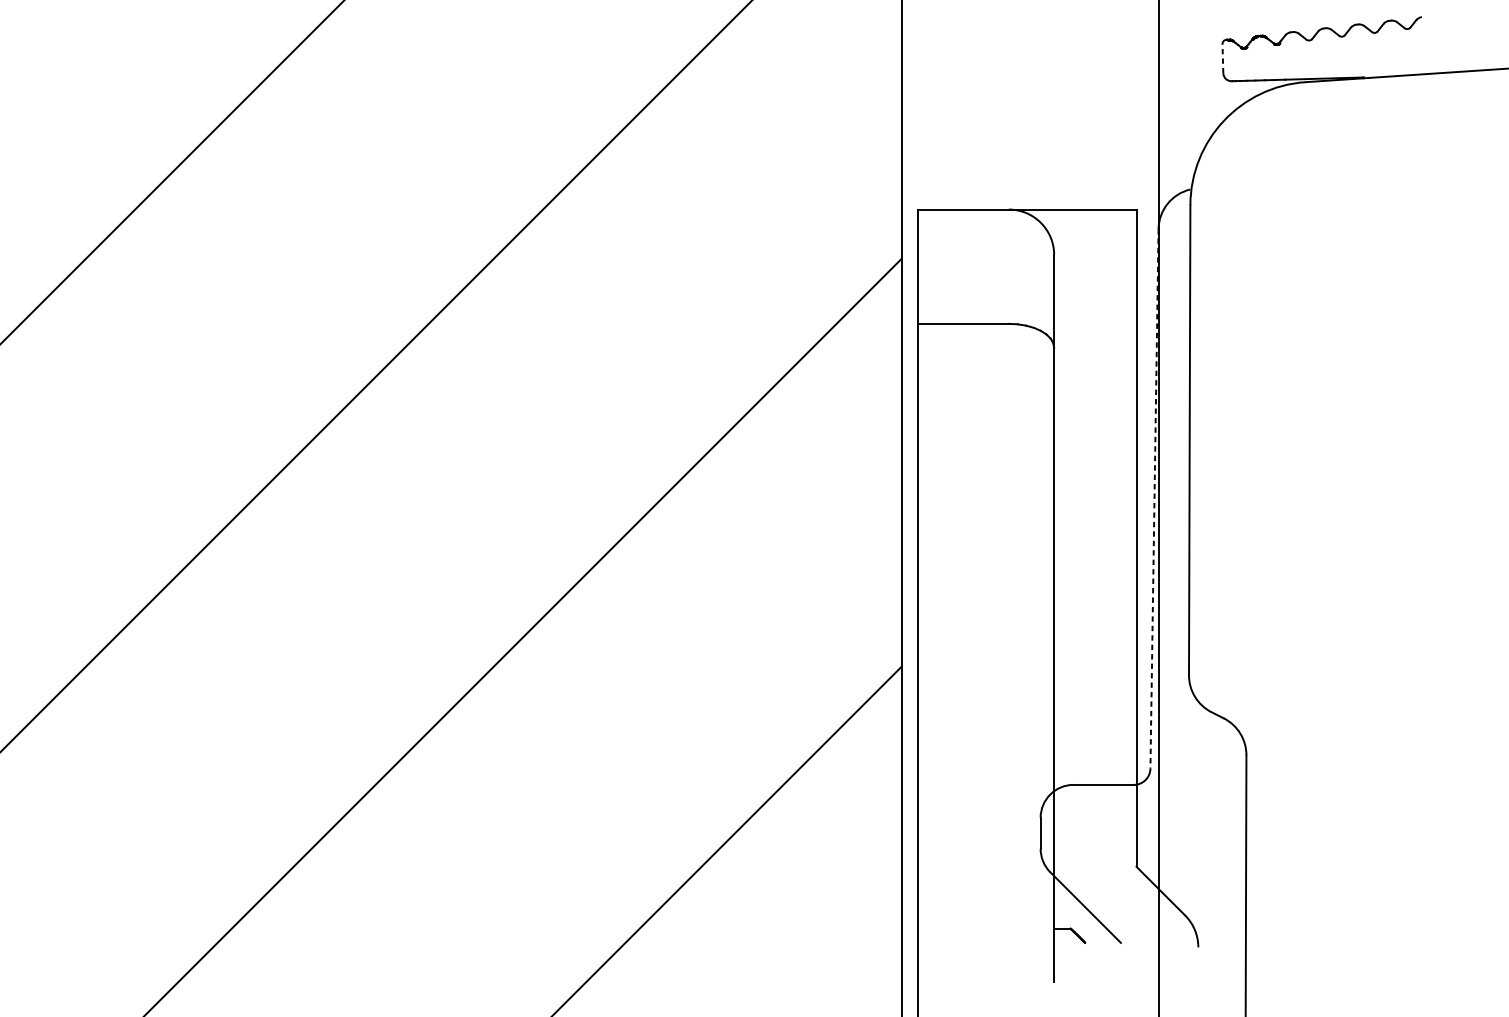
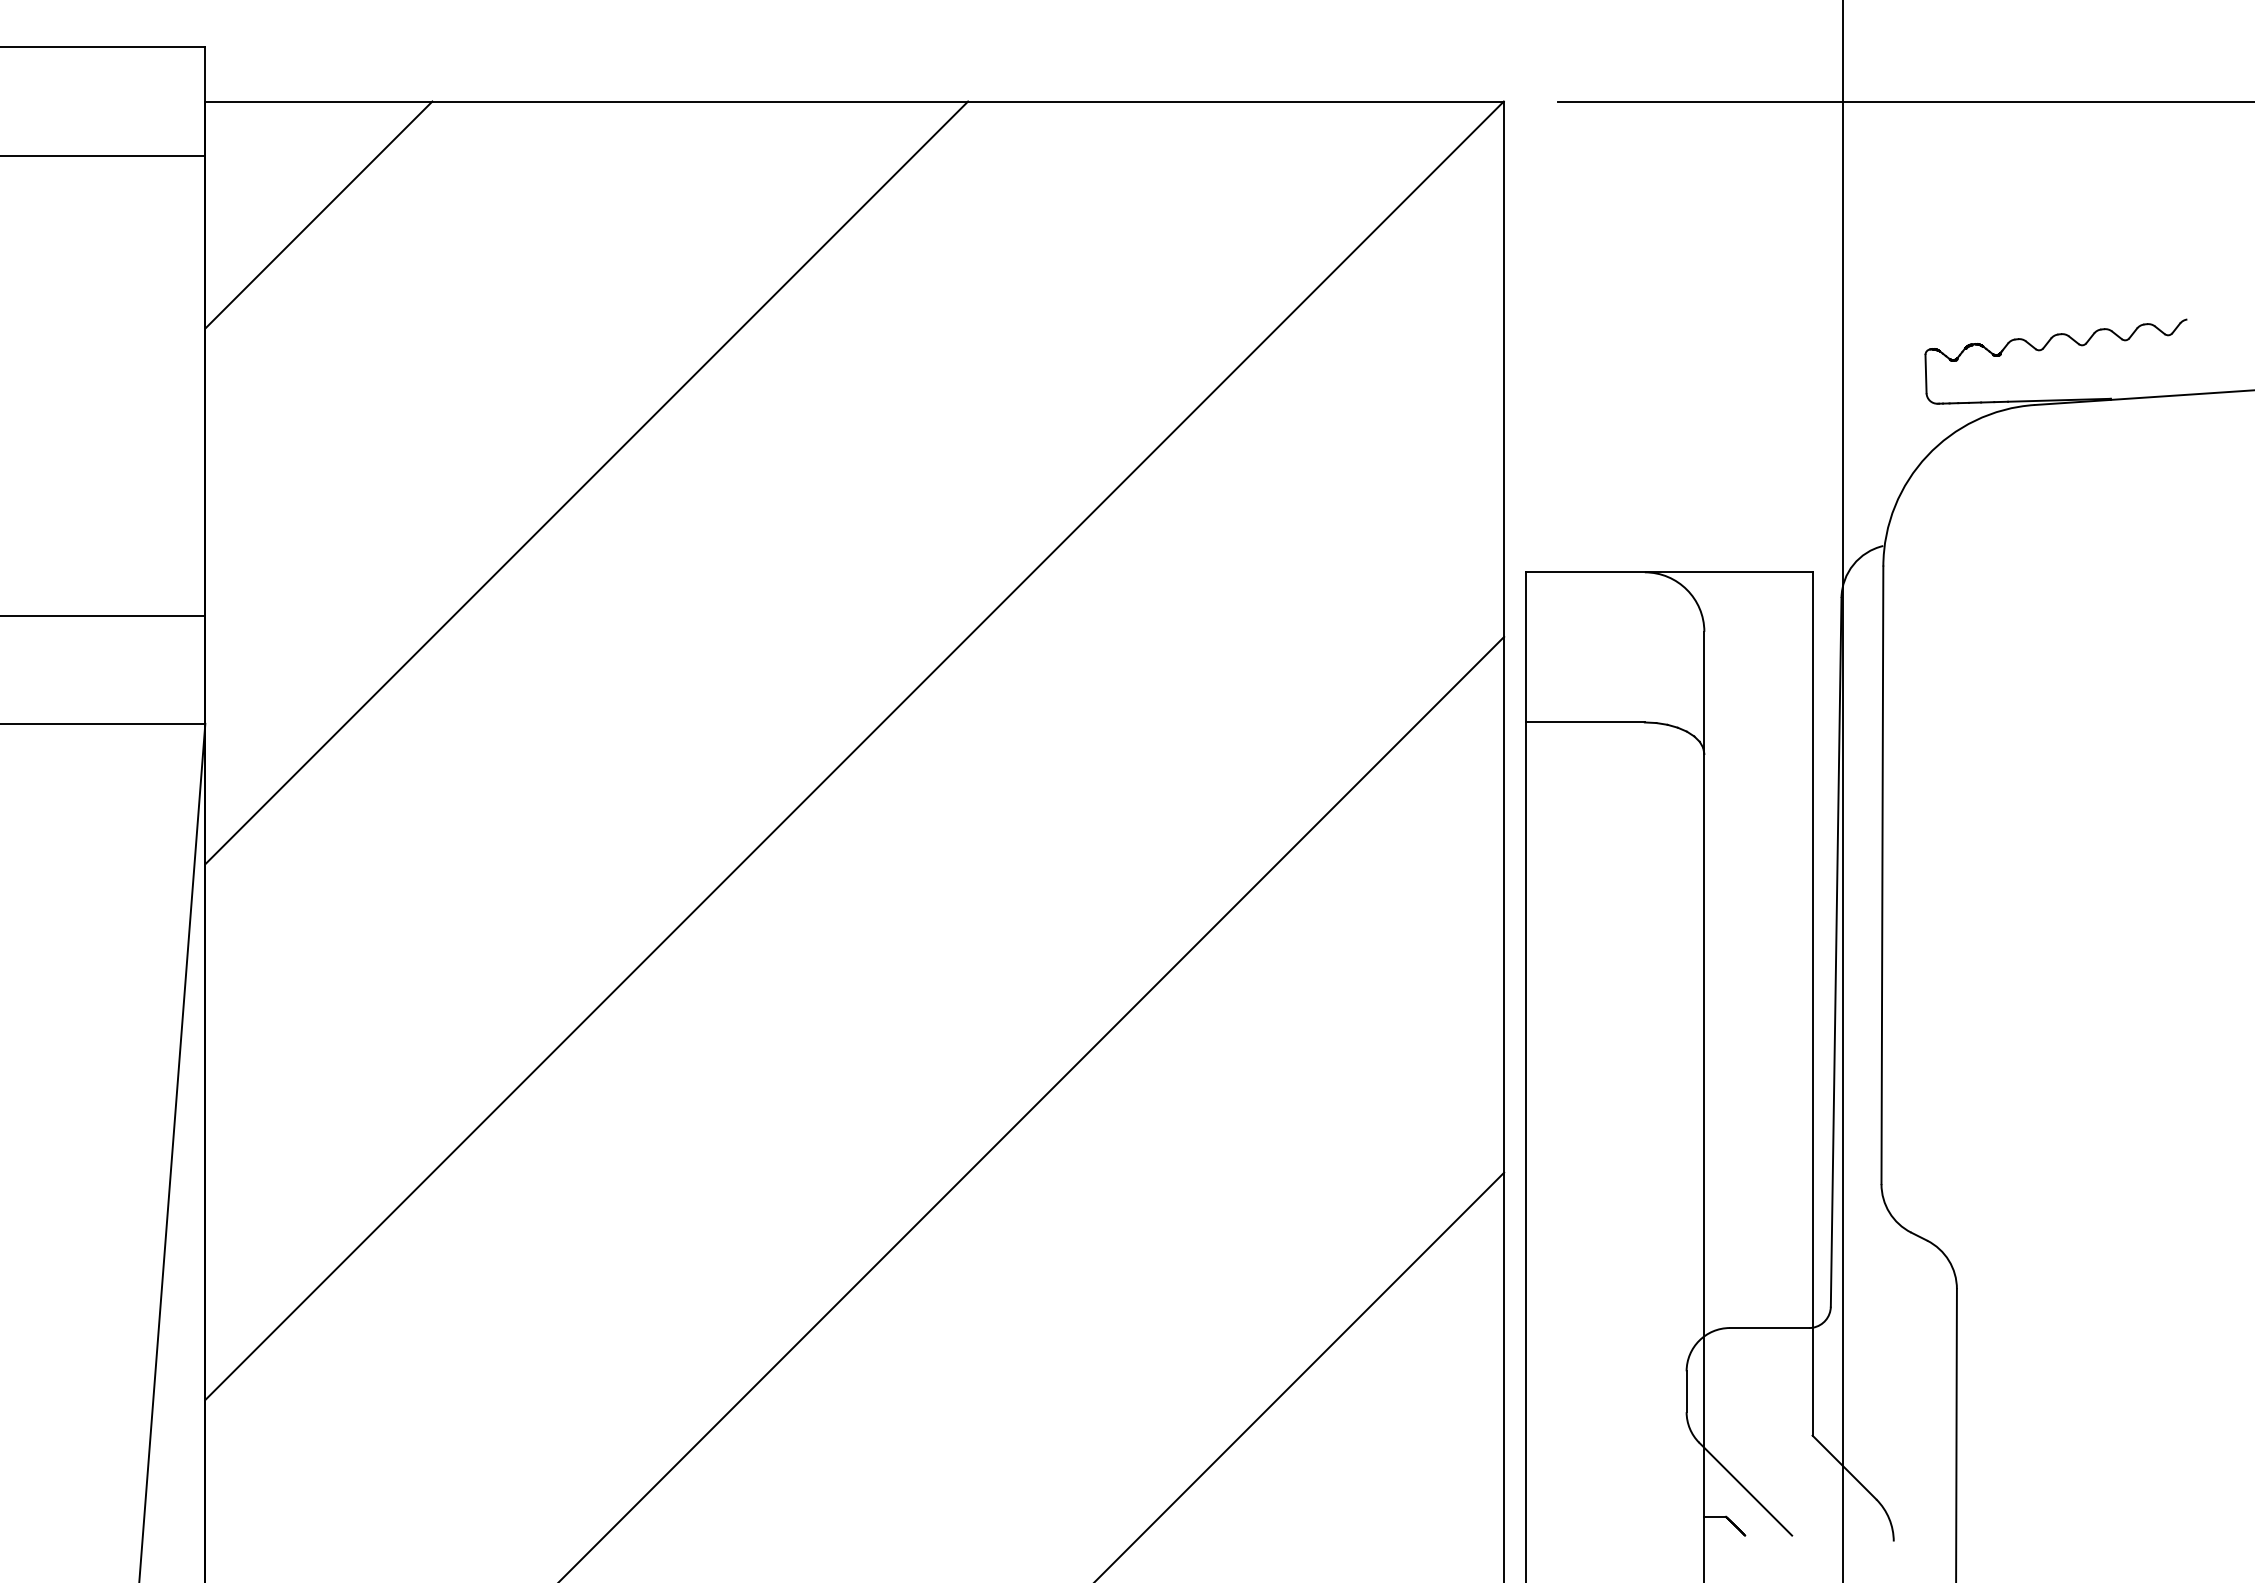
line: (1223, 58) -> (1926, 373), dashed -> solid
line: (1154, 498) -> (1836, 952), dashed -> solid

